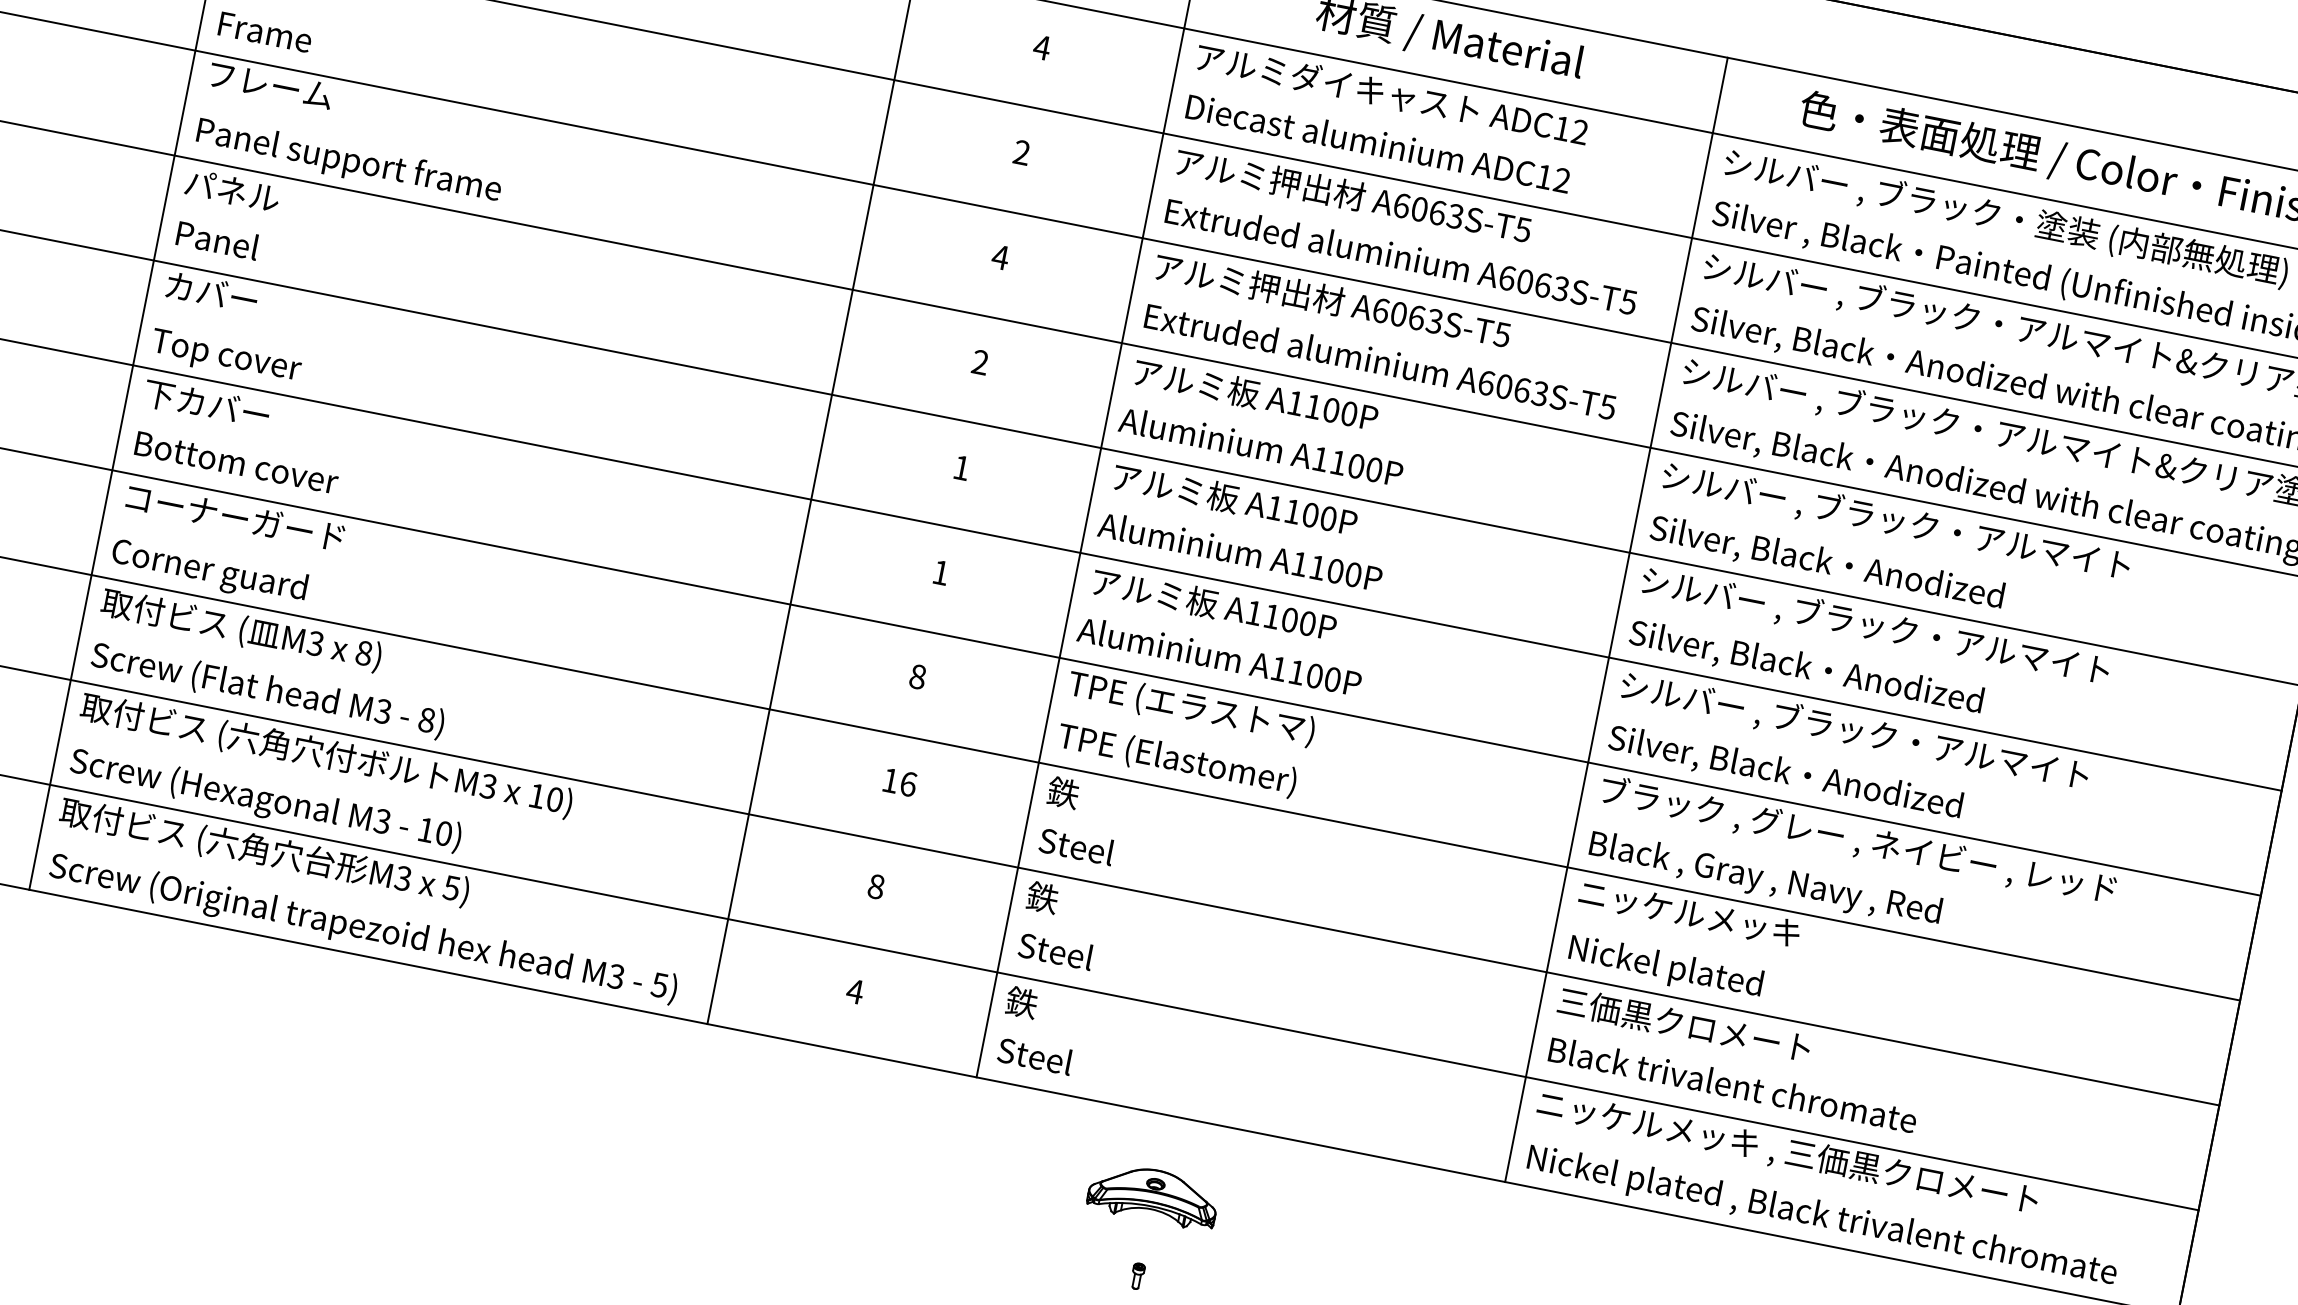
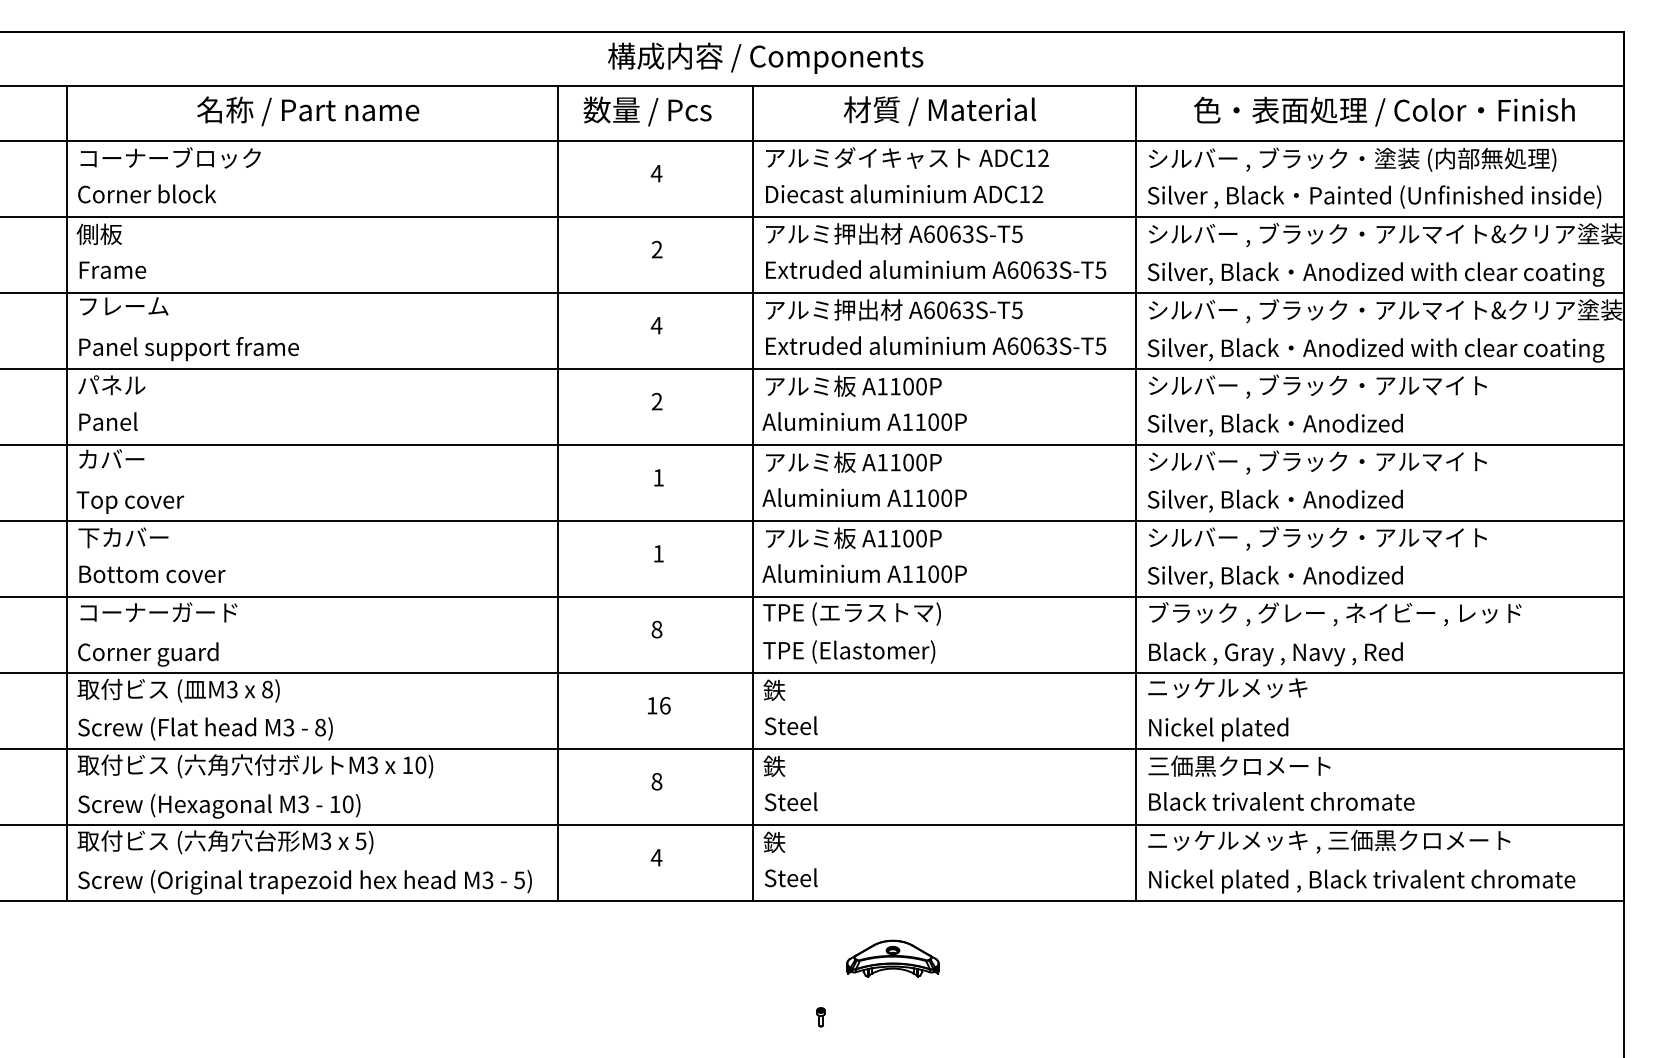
part: (1136, 1276) -> (820, 1017), moved

